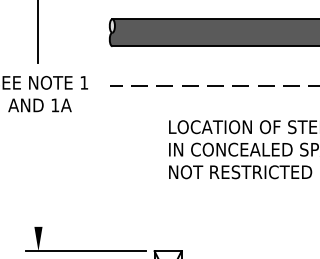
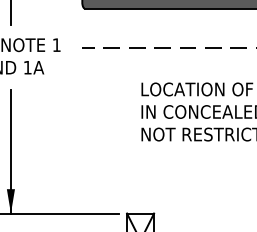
line: (38, 189) -> (10, 151), added

